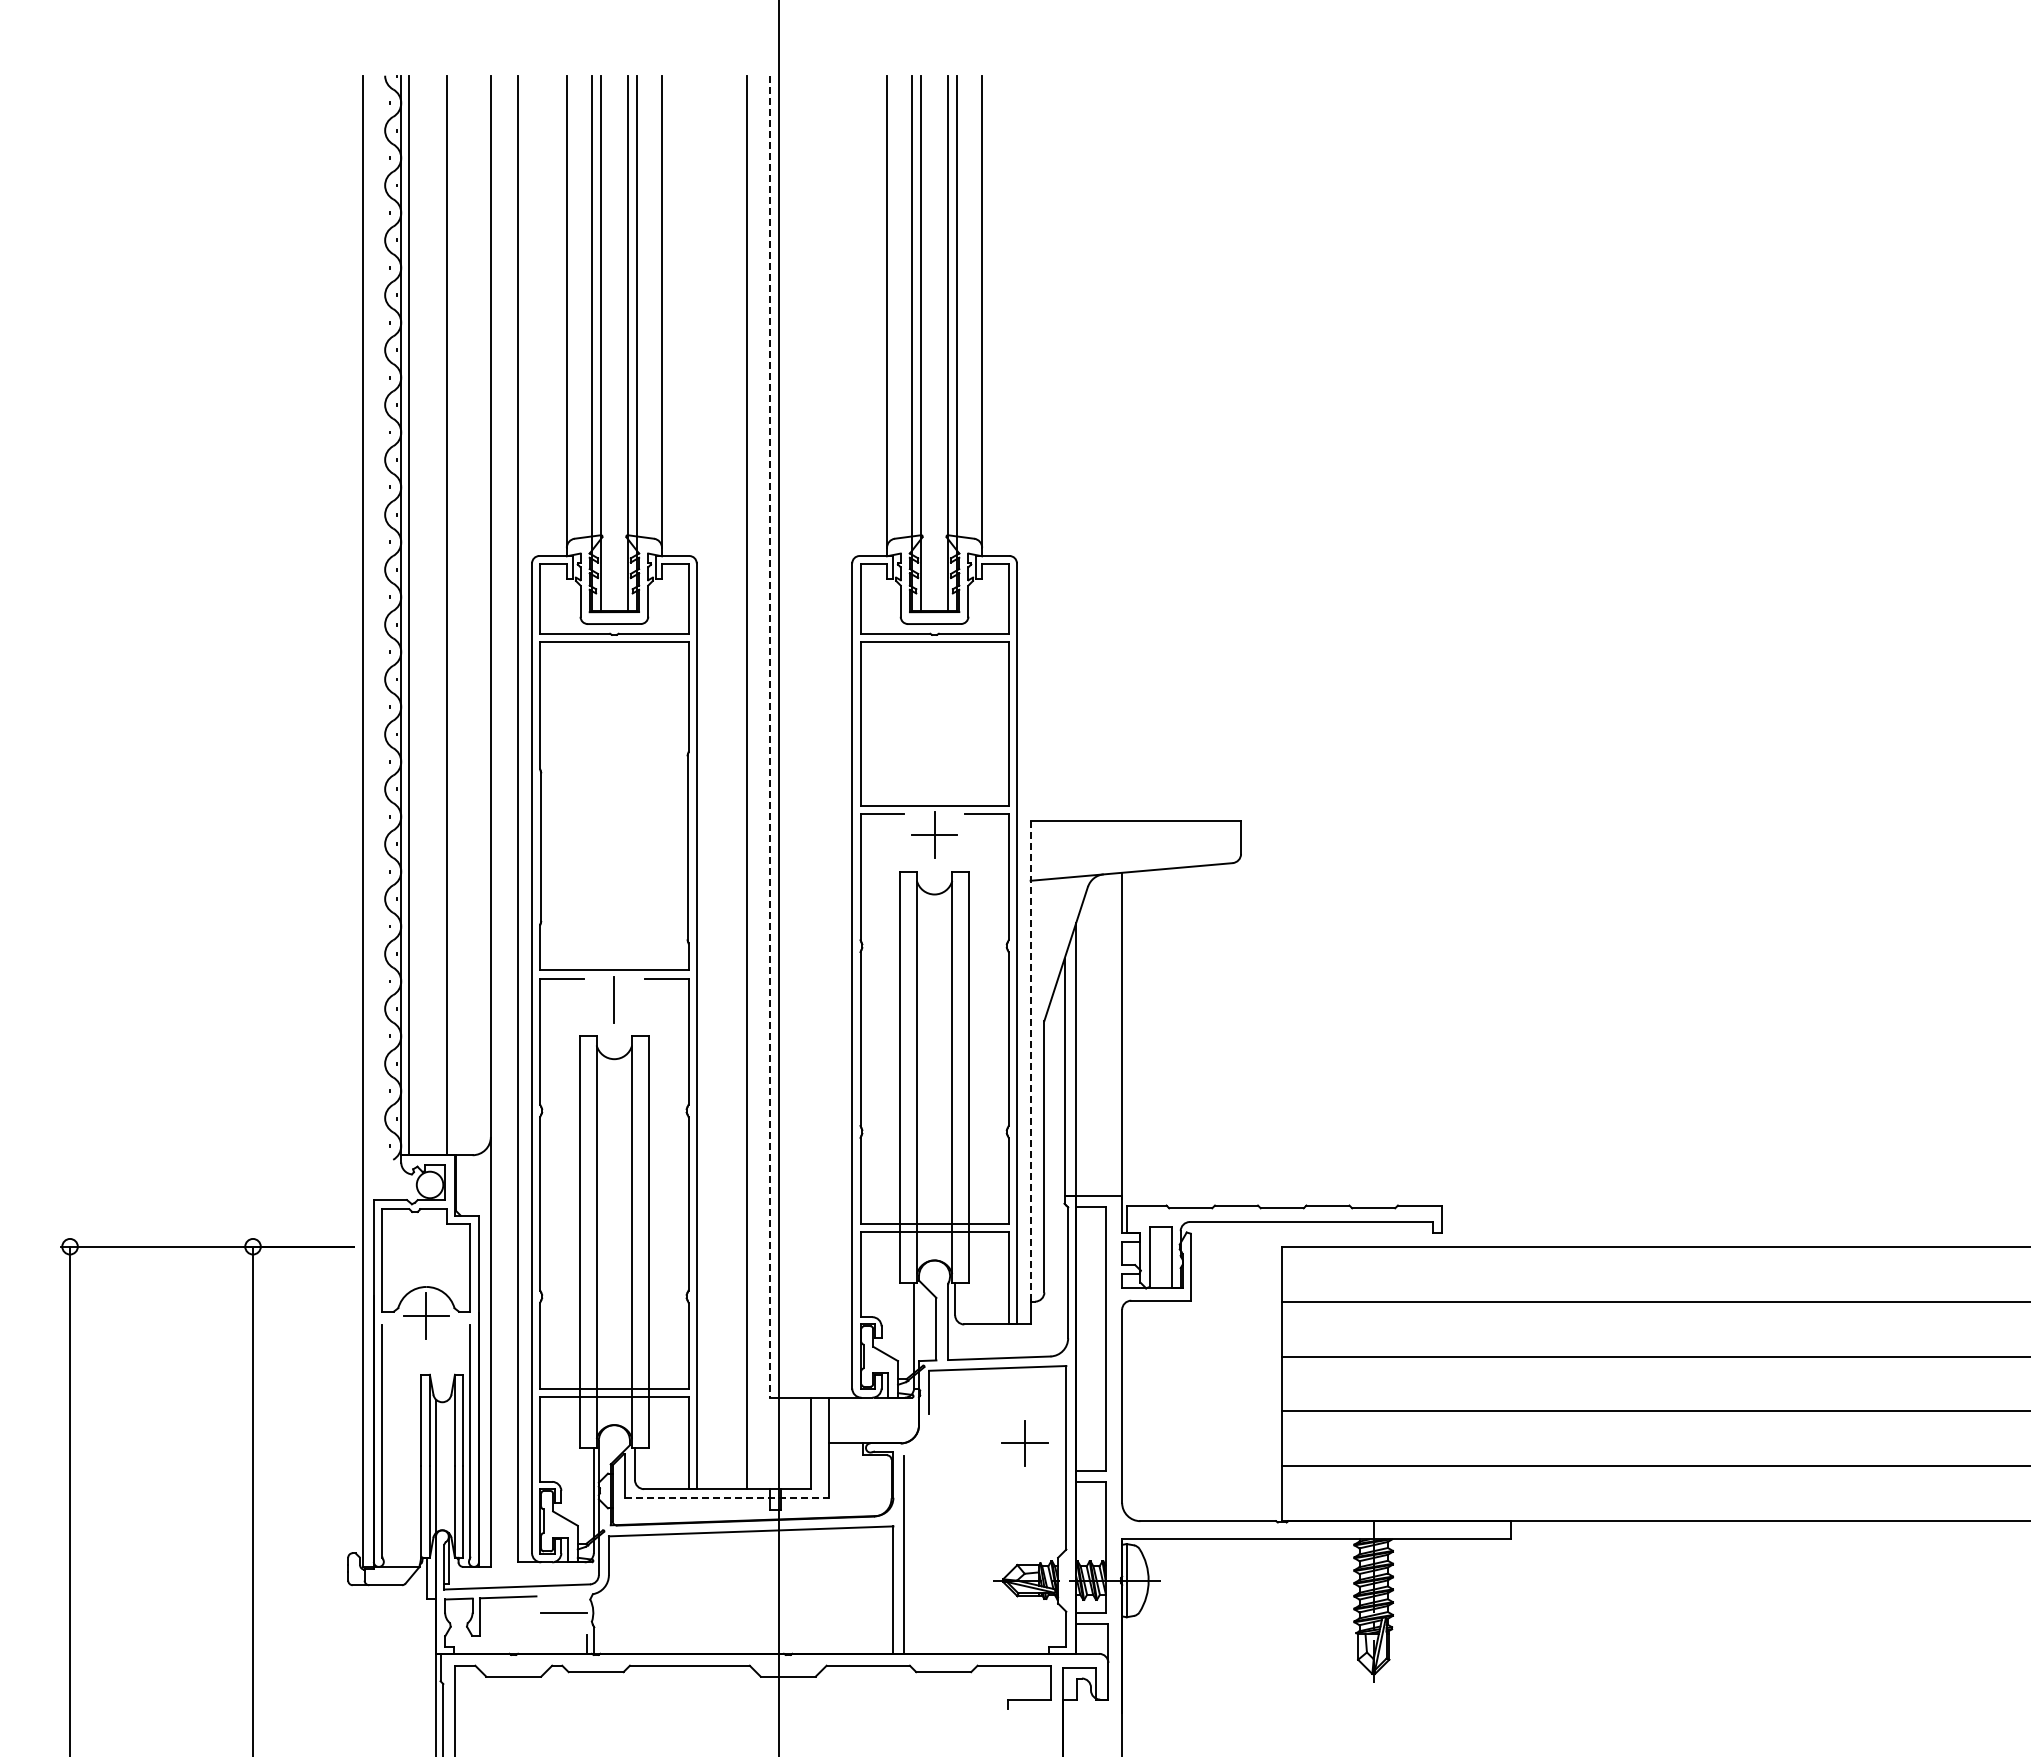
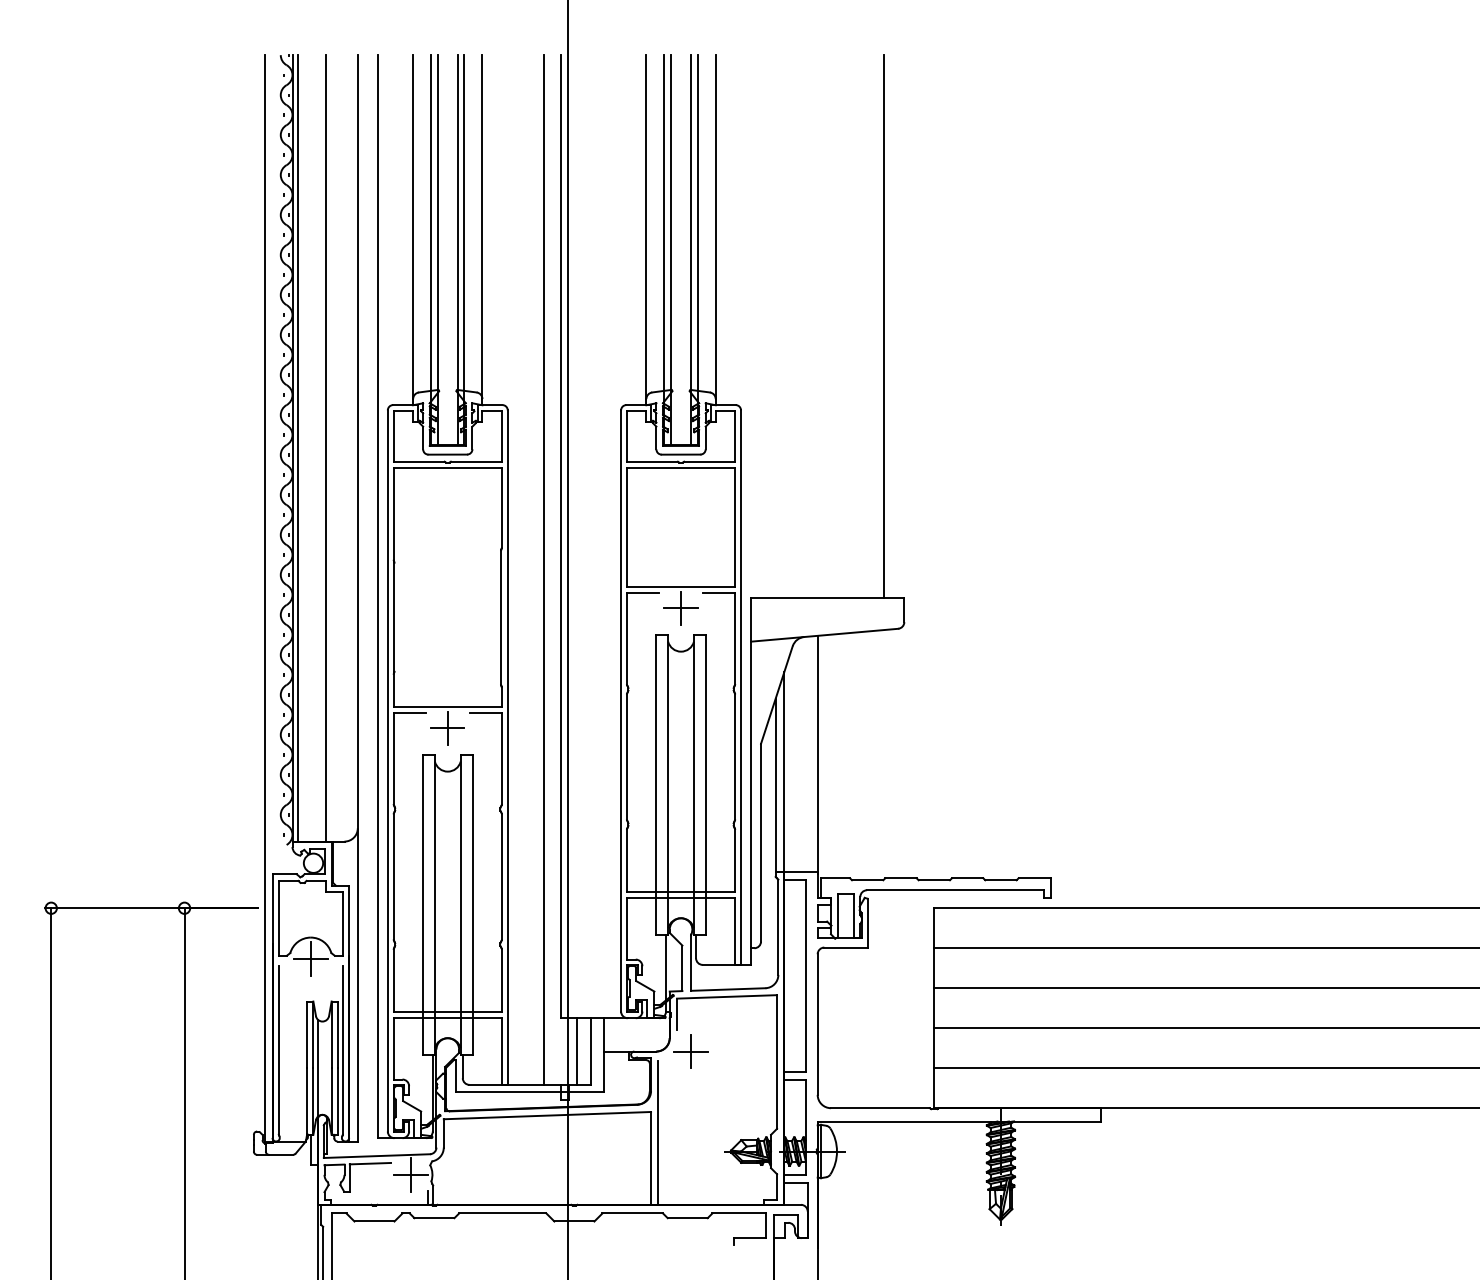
line: (1213, 448) -> (884, 326), added
line: (769, 736) -> (560, 536), dashed -> solid
line: (614, 999) -> (447, 728), added
line: (1030, 1061) -> (750, 773), dashed -> solid
line: (791, 1443) -> (576, 1051), added
part: (1024, 1443) -> (690, 1051), moved
line: (727, 1498) -> (530, 1091), dashed -> solid
line: (564, 1612) -> (411, 1174), added

